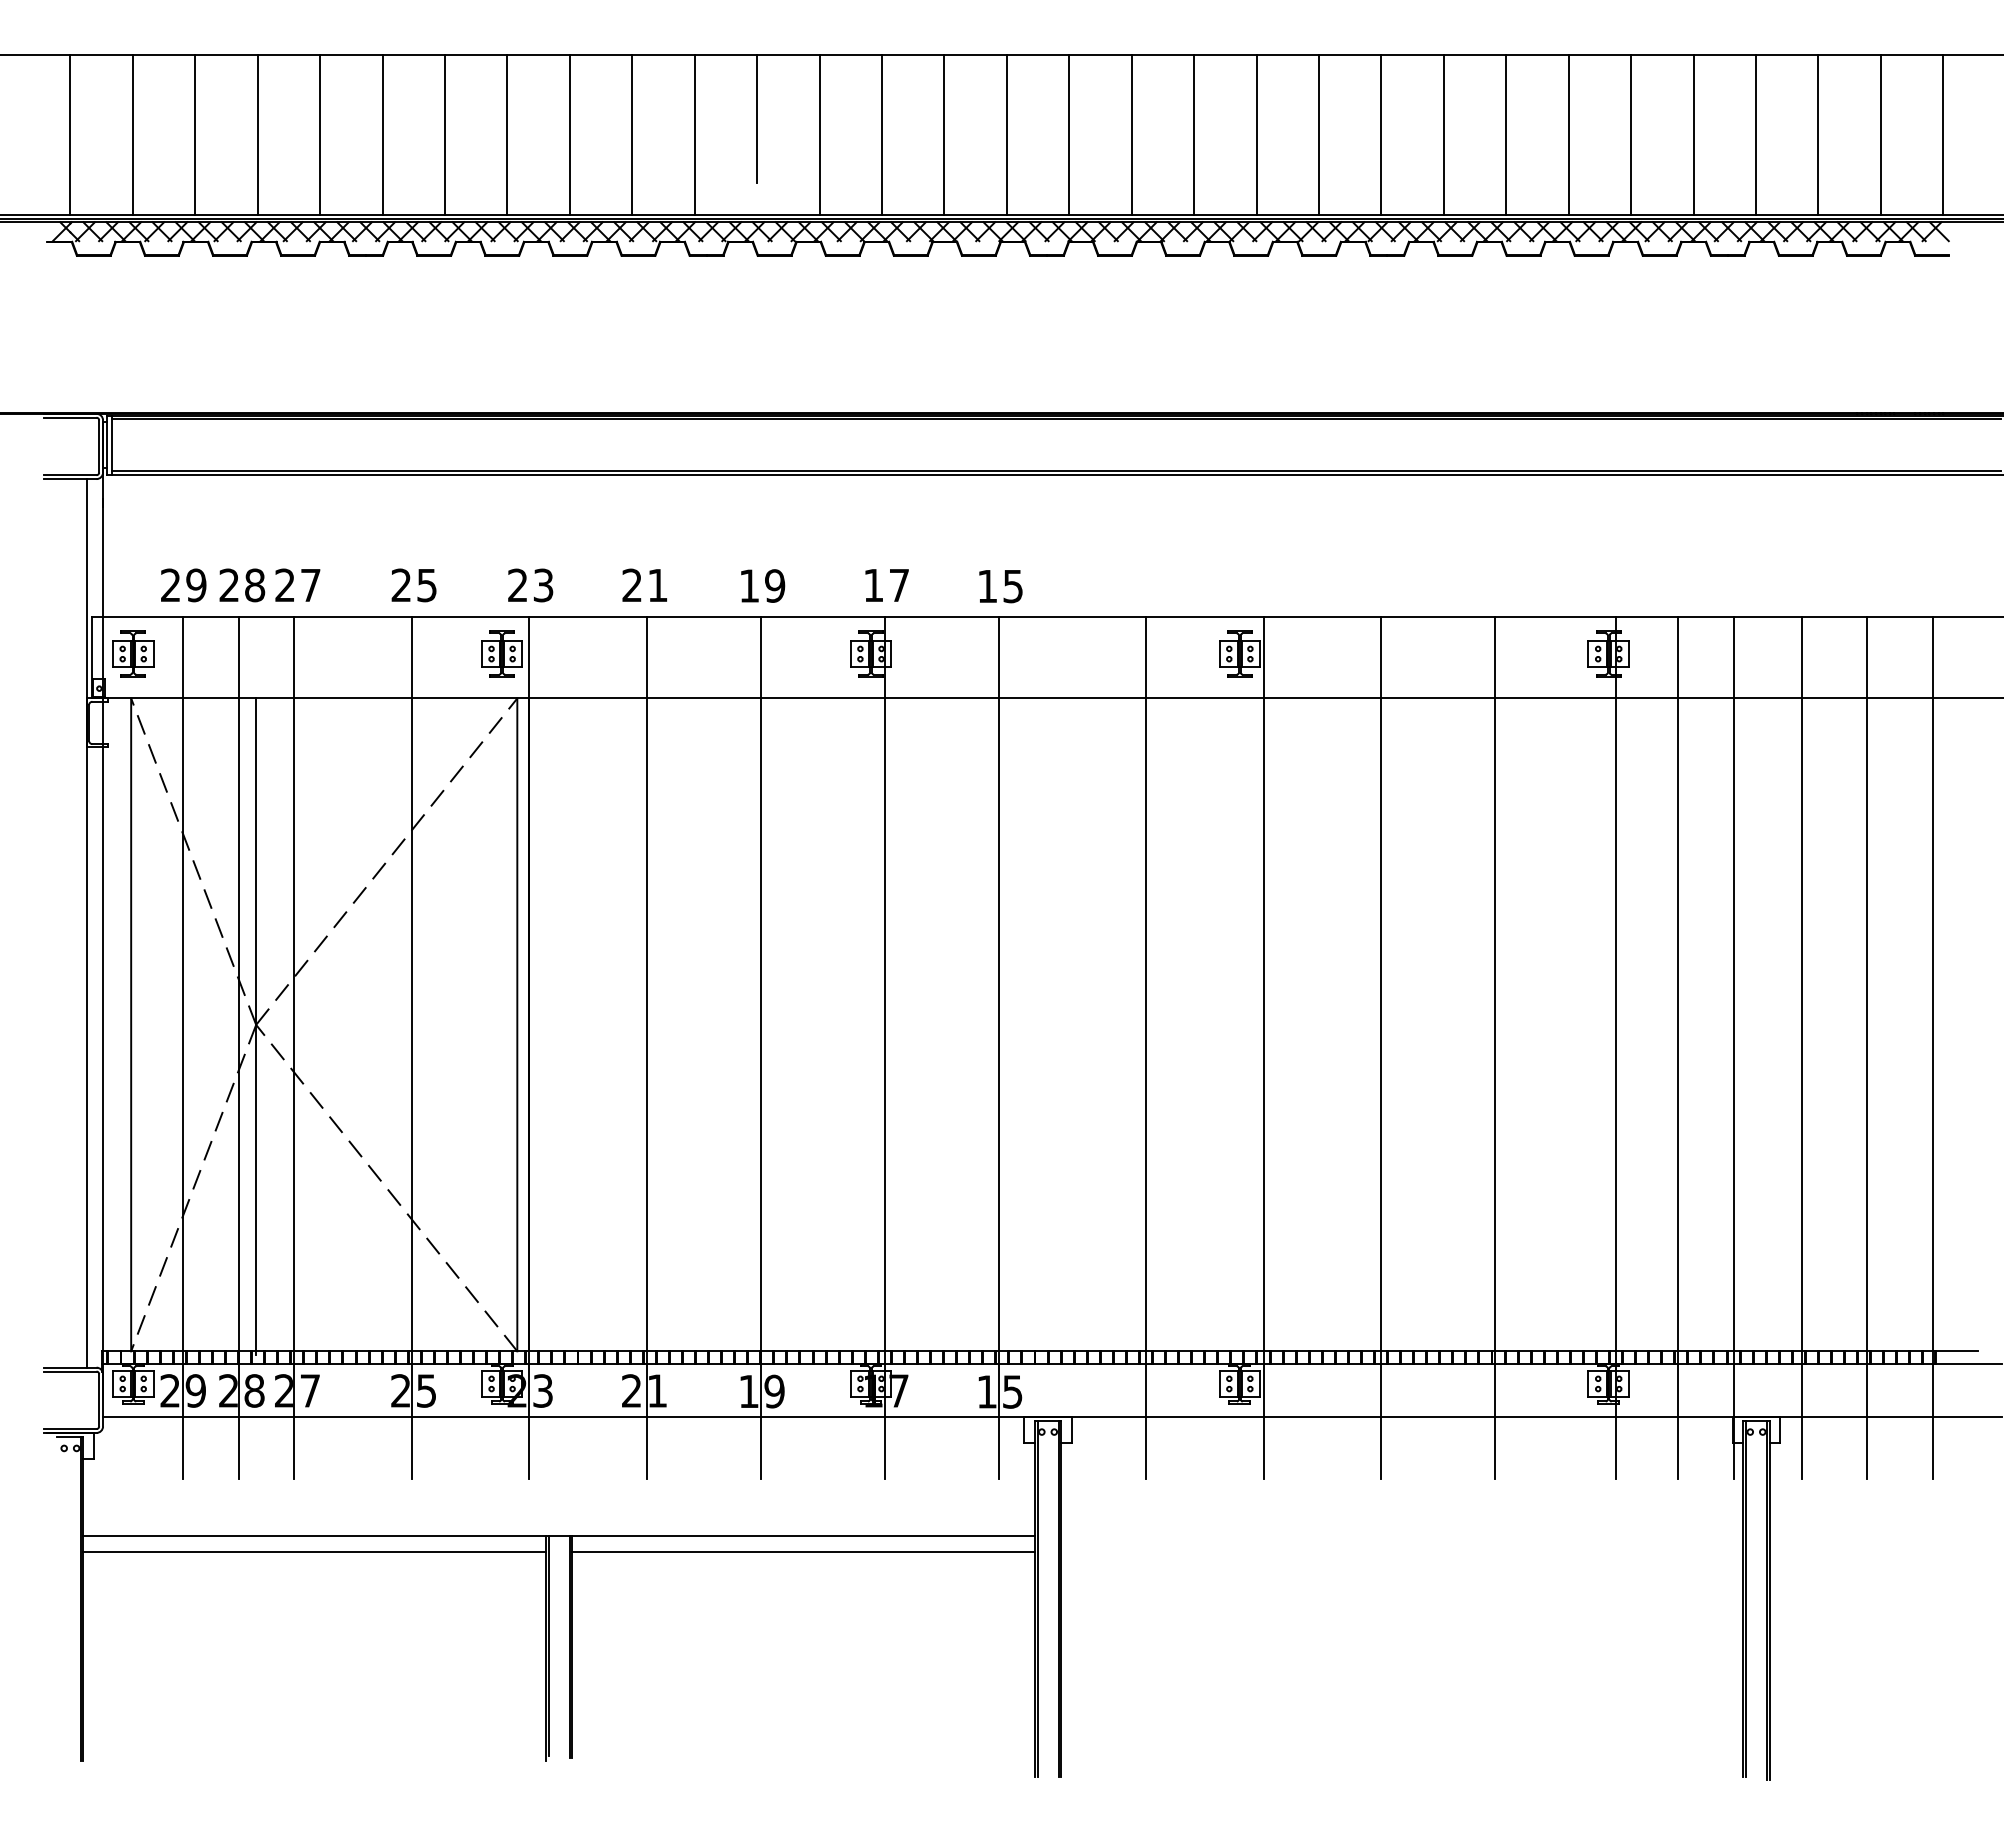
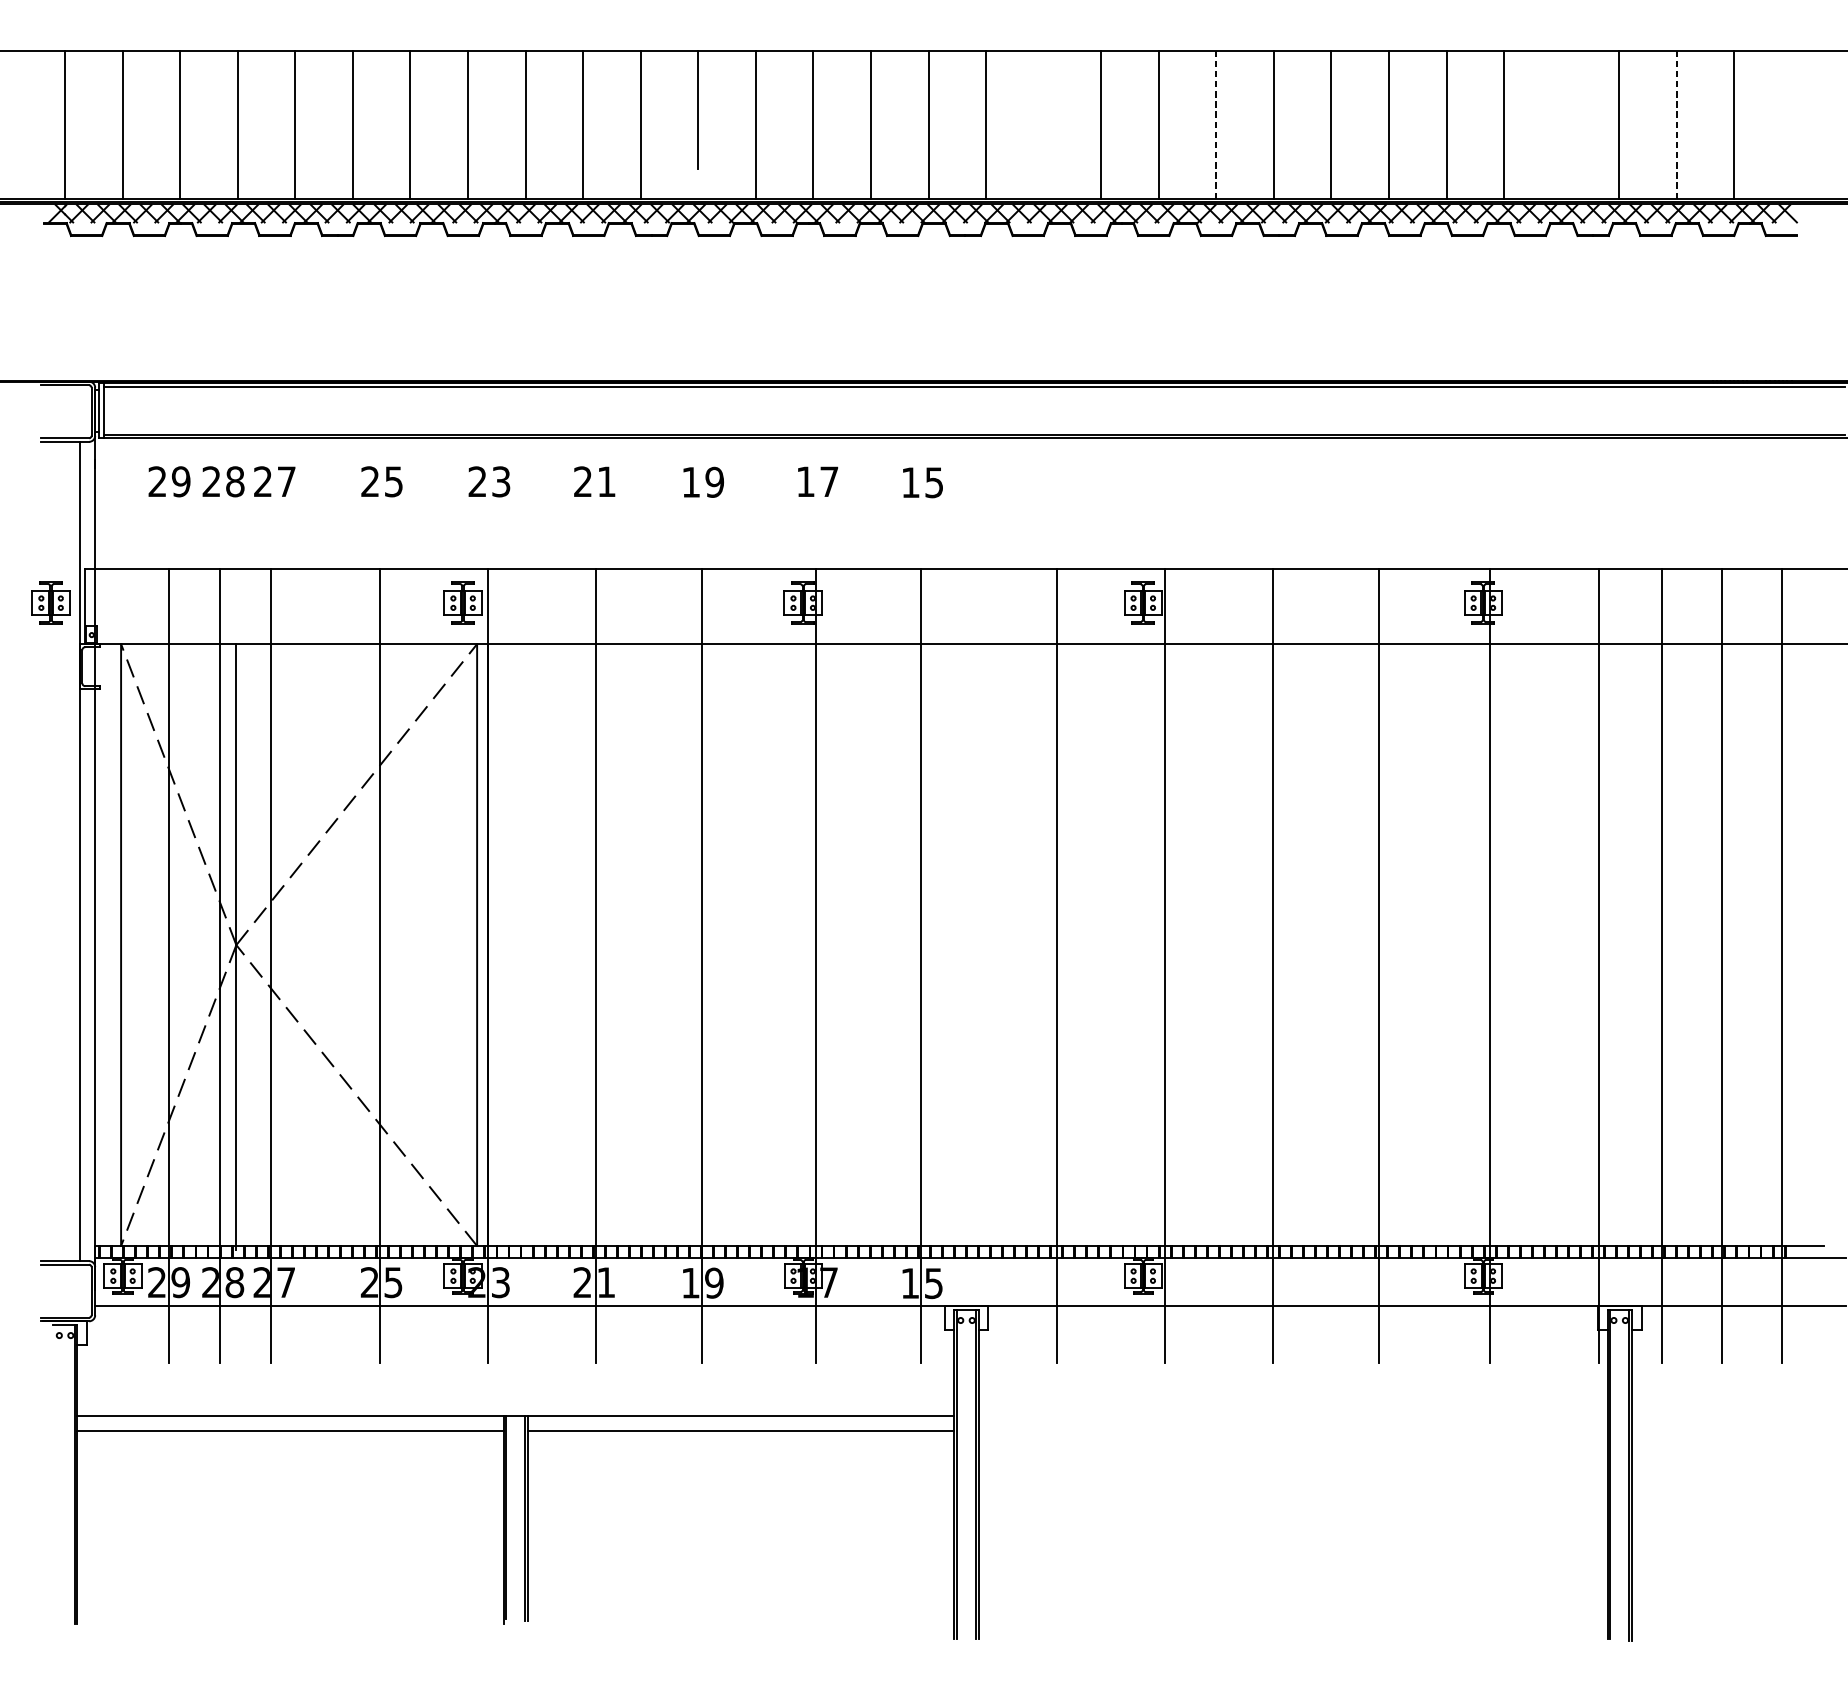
line: (1131, 134) -> (1043, 124), removed
line: (1693, 134) -> (1561, 124), removed
line: (1943, 134) -> (1792, 124), removed
line: (1319, 135) -> (1216, 125), solid -> dashed
line: (1818, 135) -> (1676, 125), solid -> dashed
text: (591, 585) -> (545, 481), moved
part: (133, 653) -> (51, 602), moved
line: (1678, 1047) -> (1547, 965), removed

